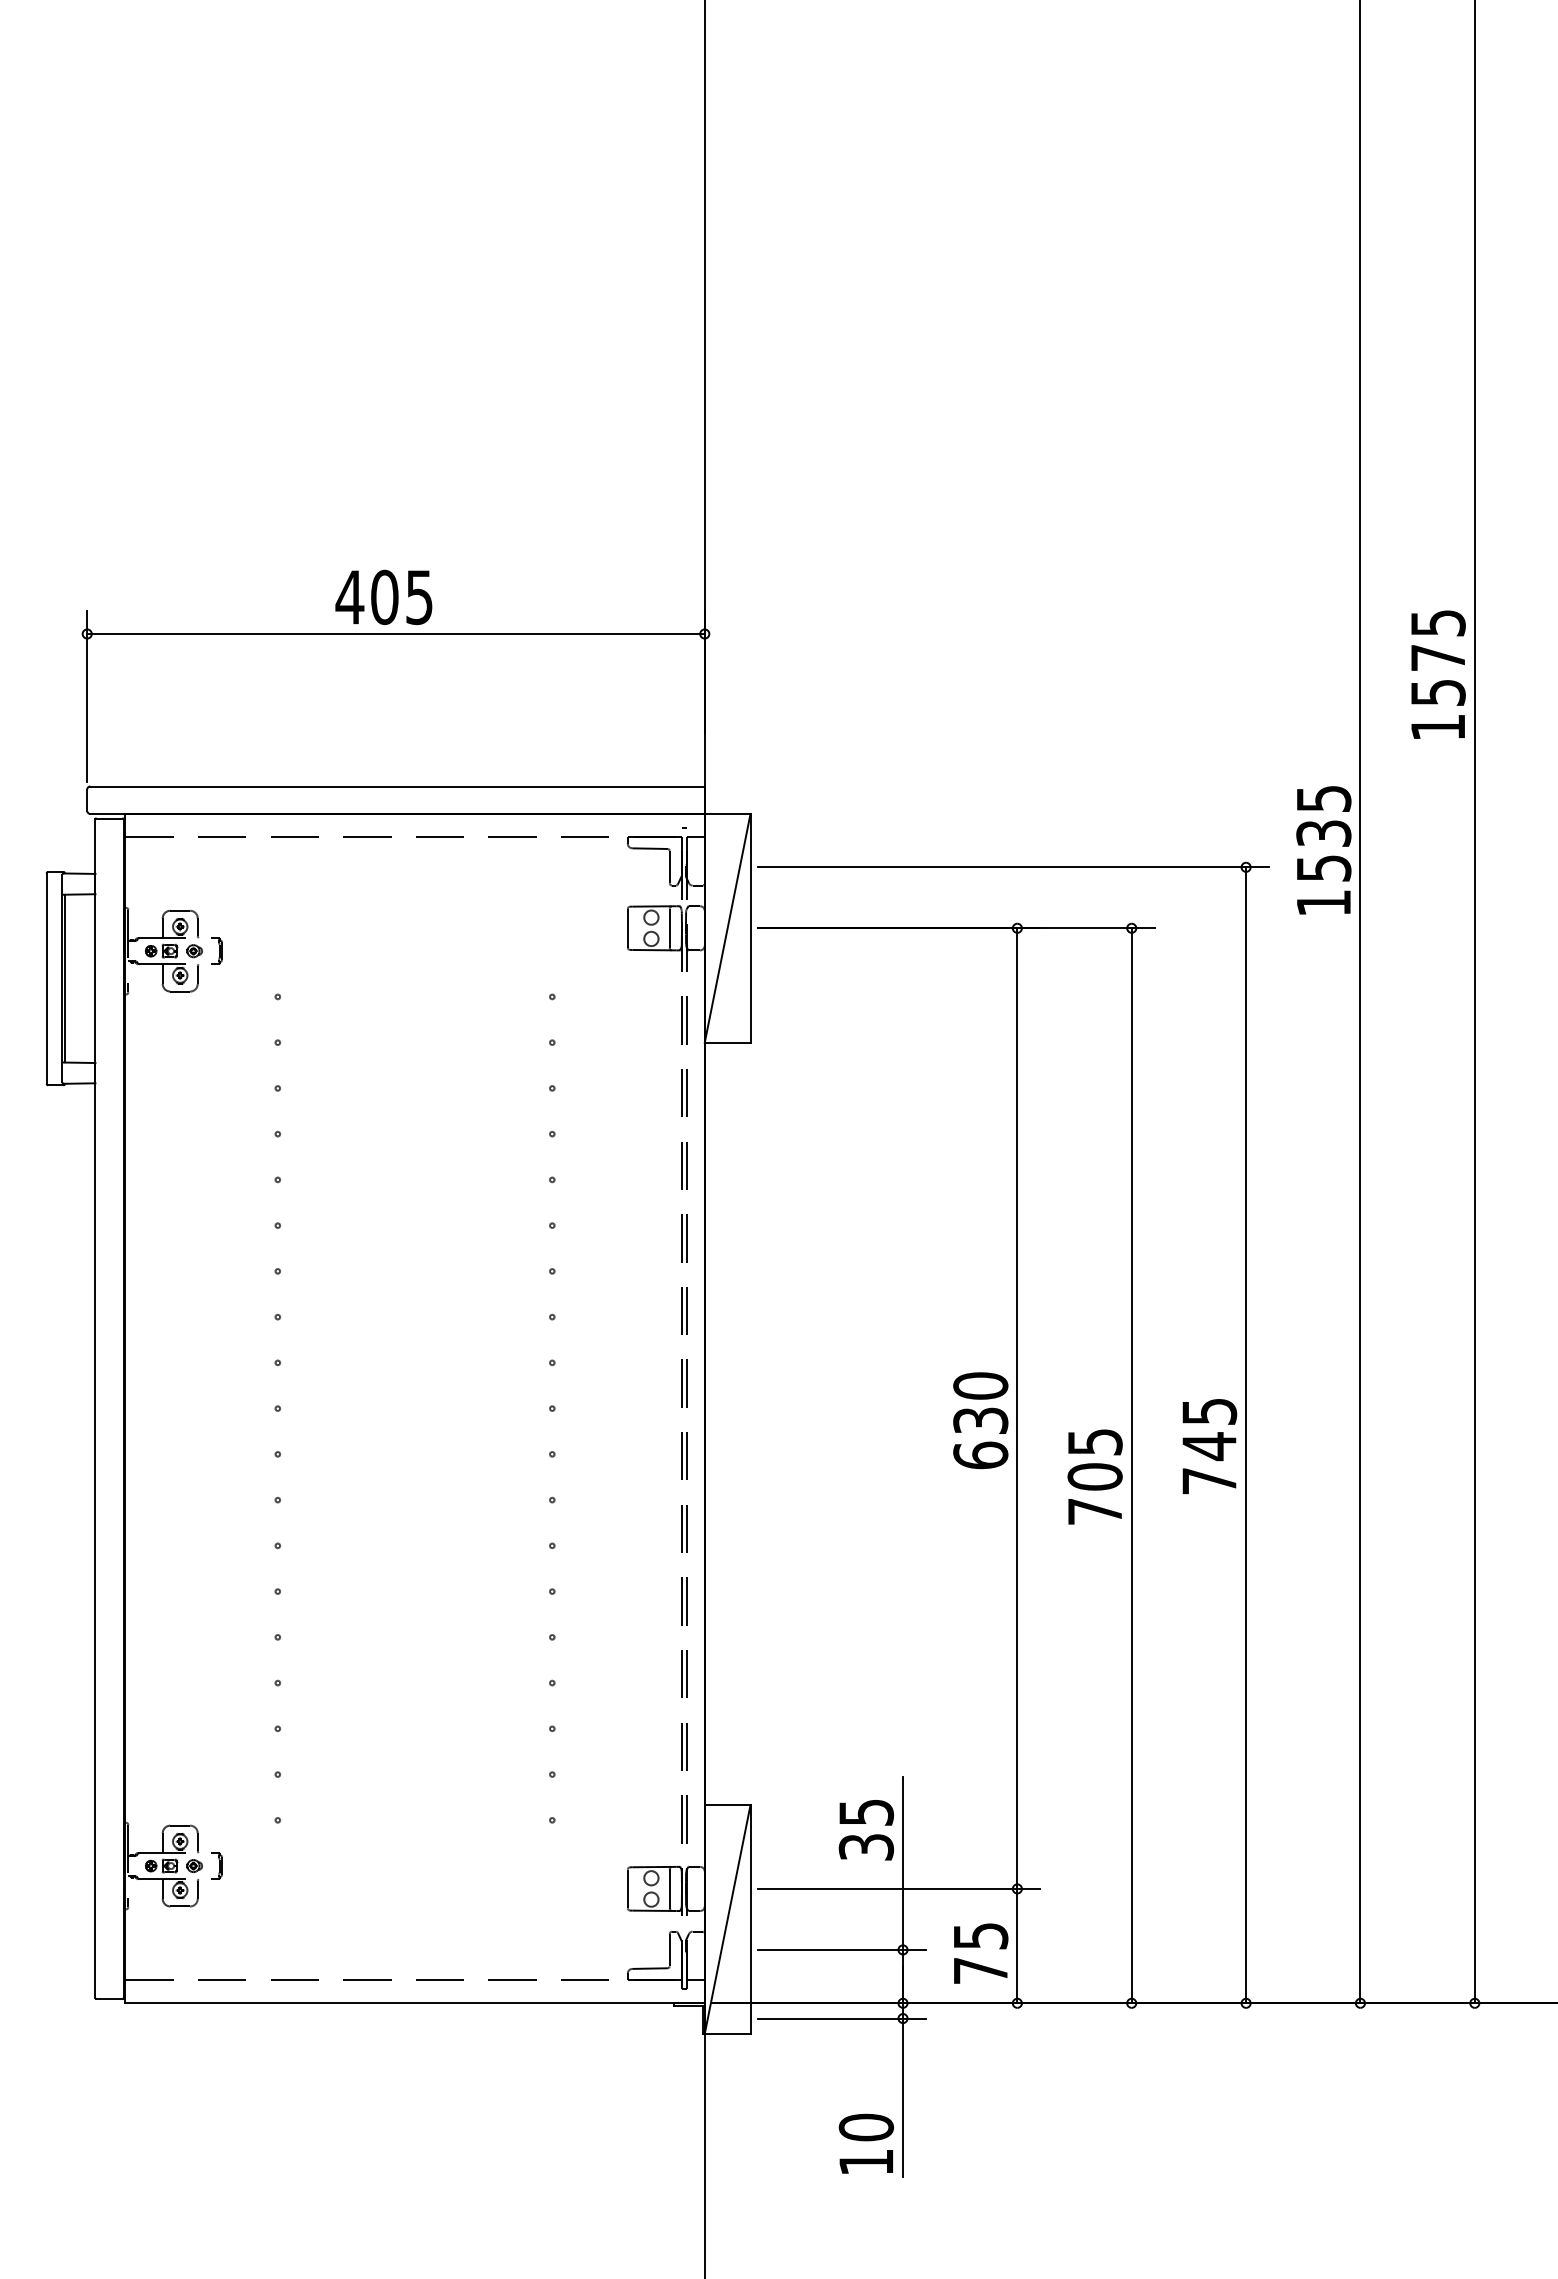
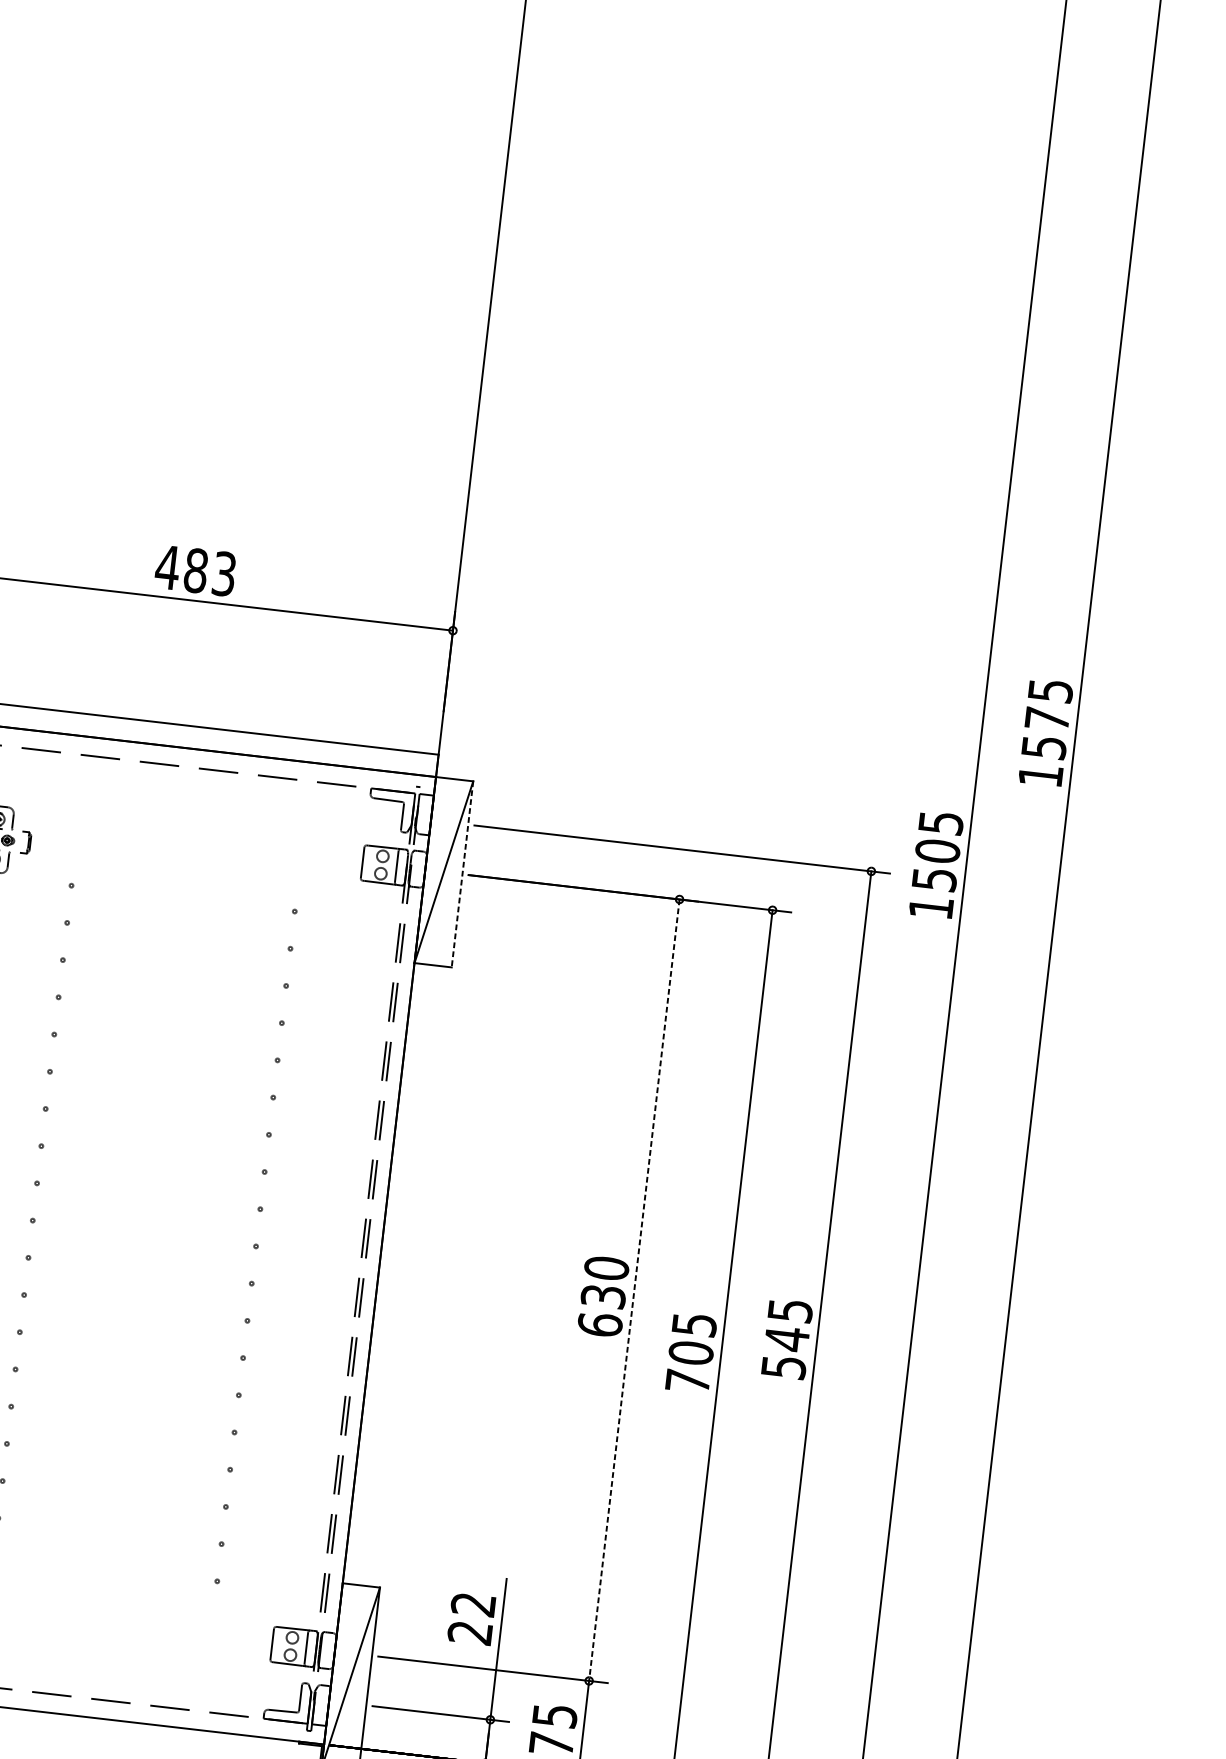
text: (401, 596) -> (209, 571), 405 -> 483
text: (1323, 833) -> (937, 851), 1535 -> 1505
line: (750, 928) -> (462, 874), solid -> dashed
line: (1017, 1409) -> (634, 1290), solid -> dashed
text: (1209, 1481) -> (783, 1367), 745 -> 545
text: (866, 1830) -> (471, 1619), 35 -> 22

